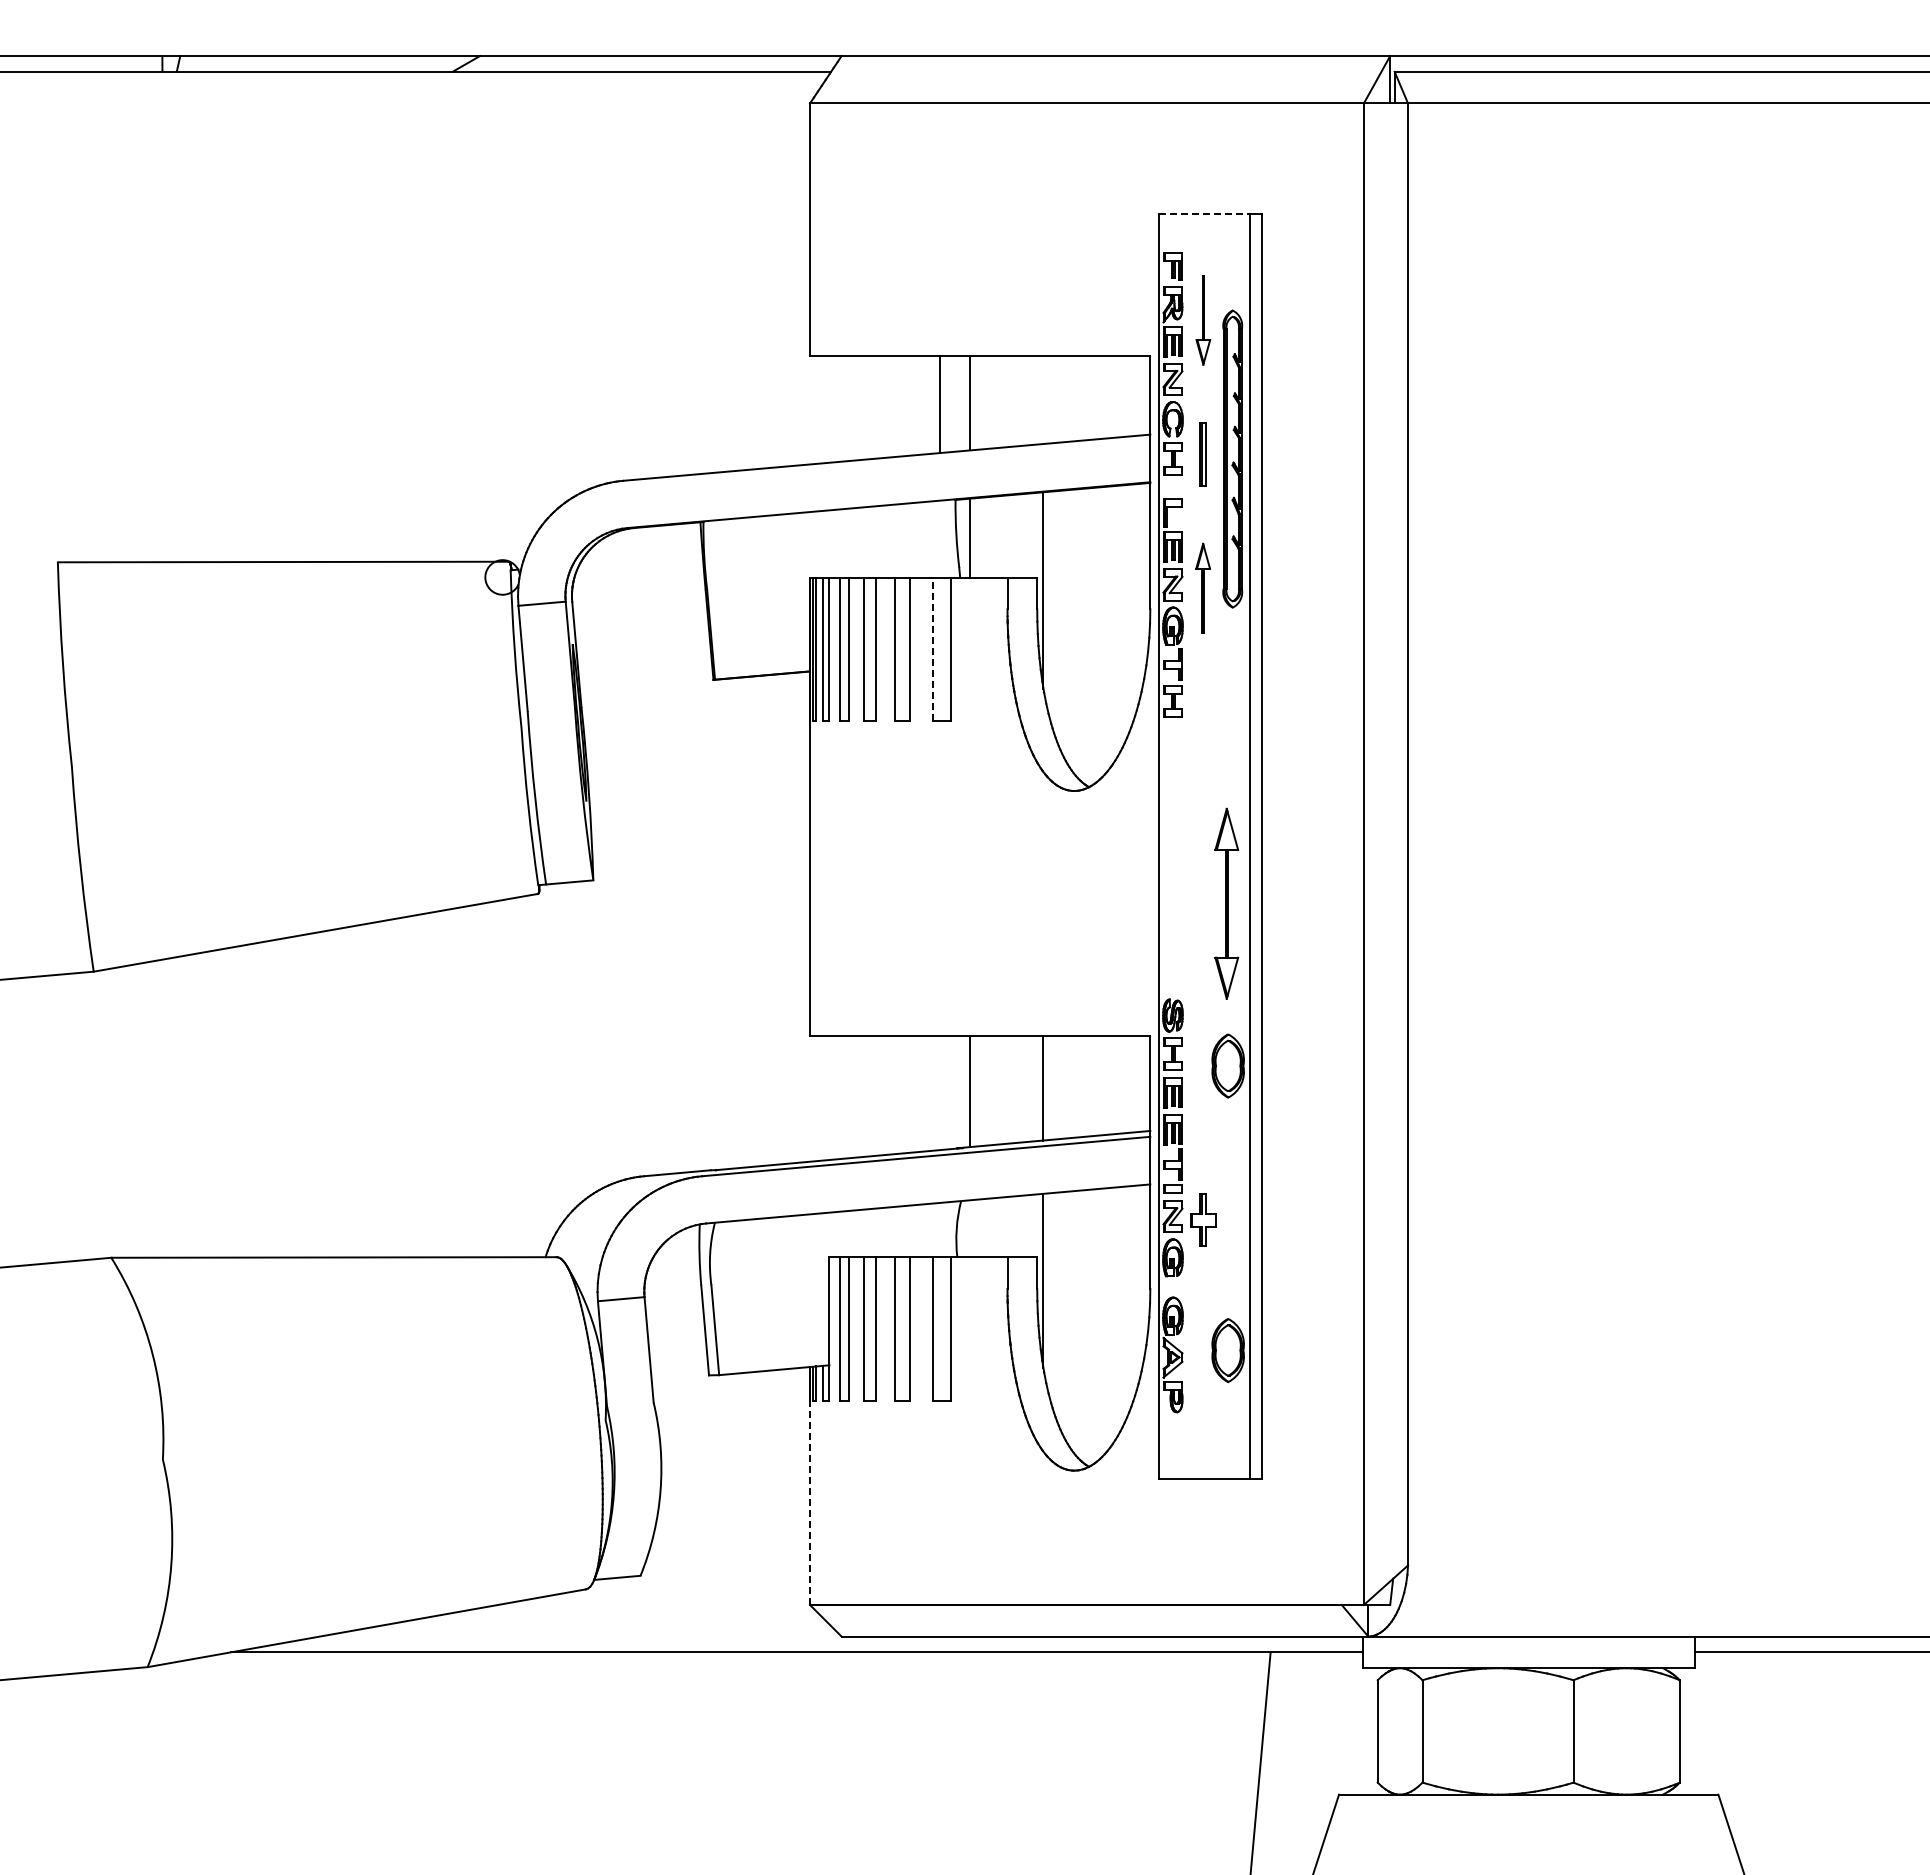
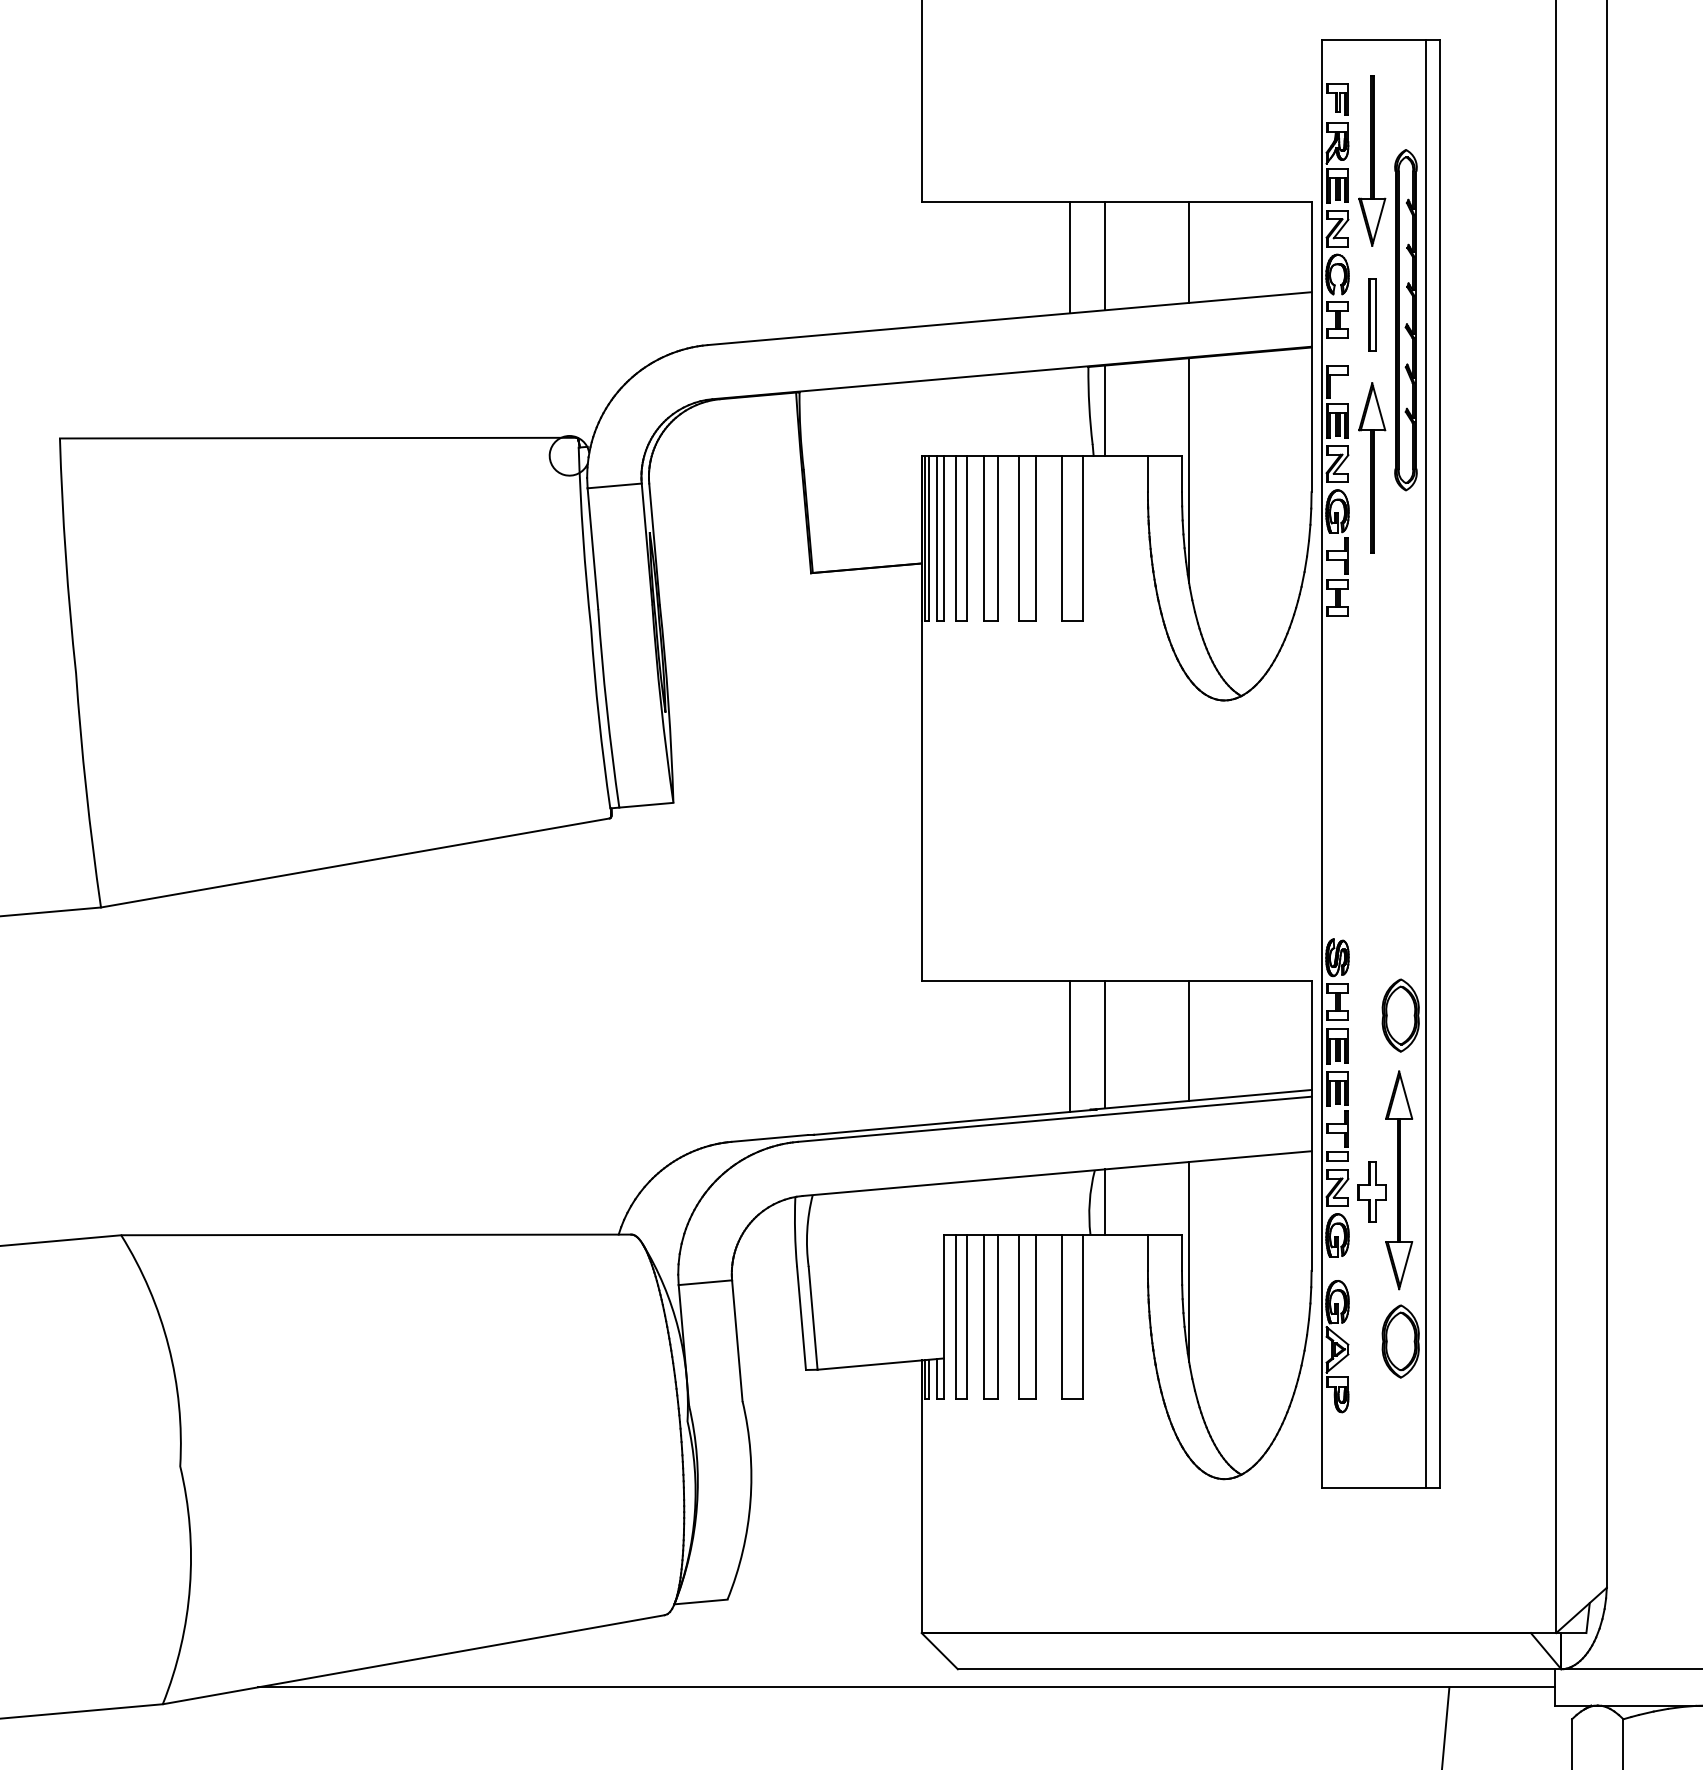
line: (1205, 214) -> (1374, 39), dashed -> solid
part: (1203, 320) -> (1372, 161), size x1.67
line: (1043, 400) -> (1189, 253), added
part: (1202, 588) -> (1371, 468), size x1.67
line: (932, 649) -> (1061, 538), dashed -> solid
part: (1226, 903) -> (1398, 1179), moved
line: (939, 1092) -> (1070, 1045), added
line: (970, 1228) -> (1105, 1201), added
line: (810, 1503) -> (922, 1516), dashed -> solid

